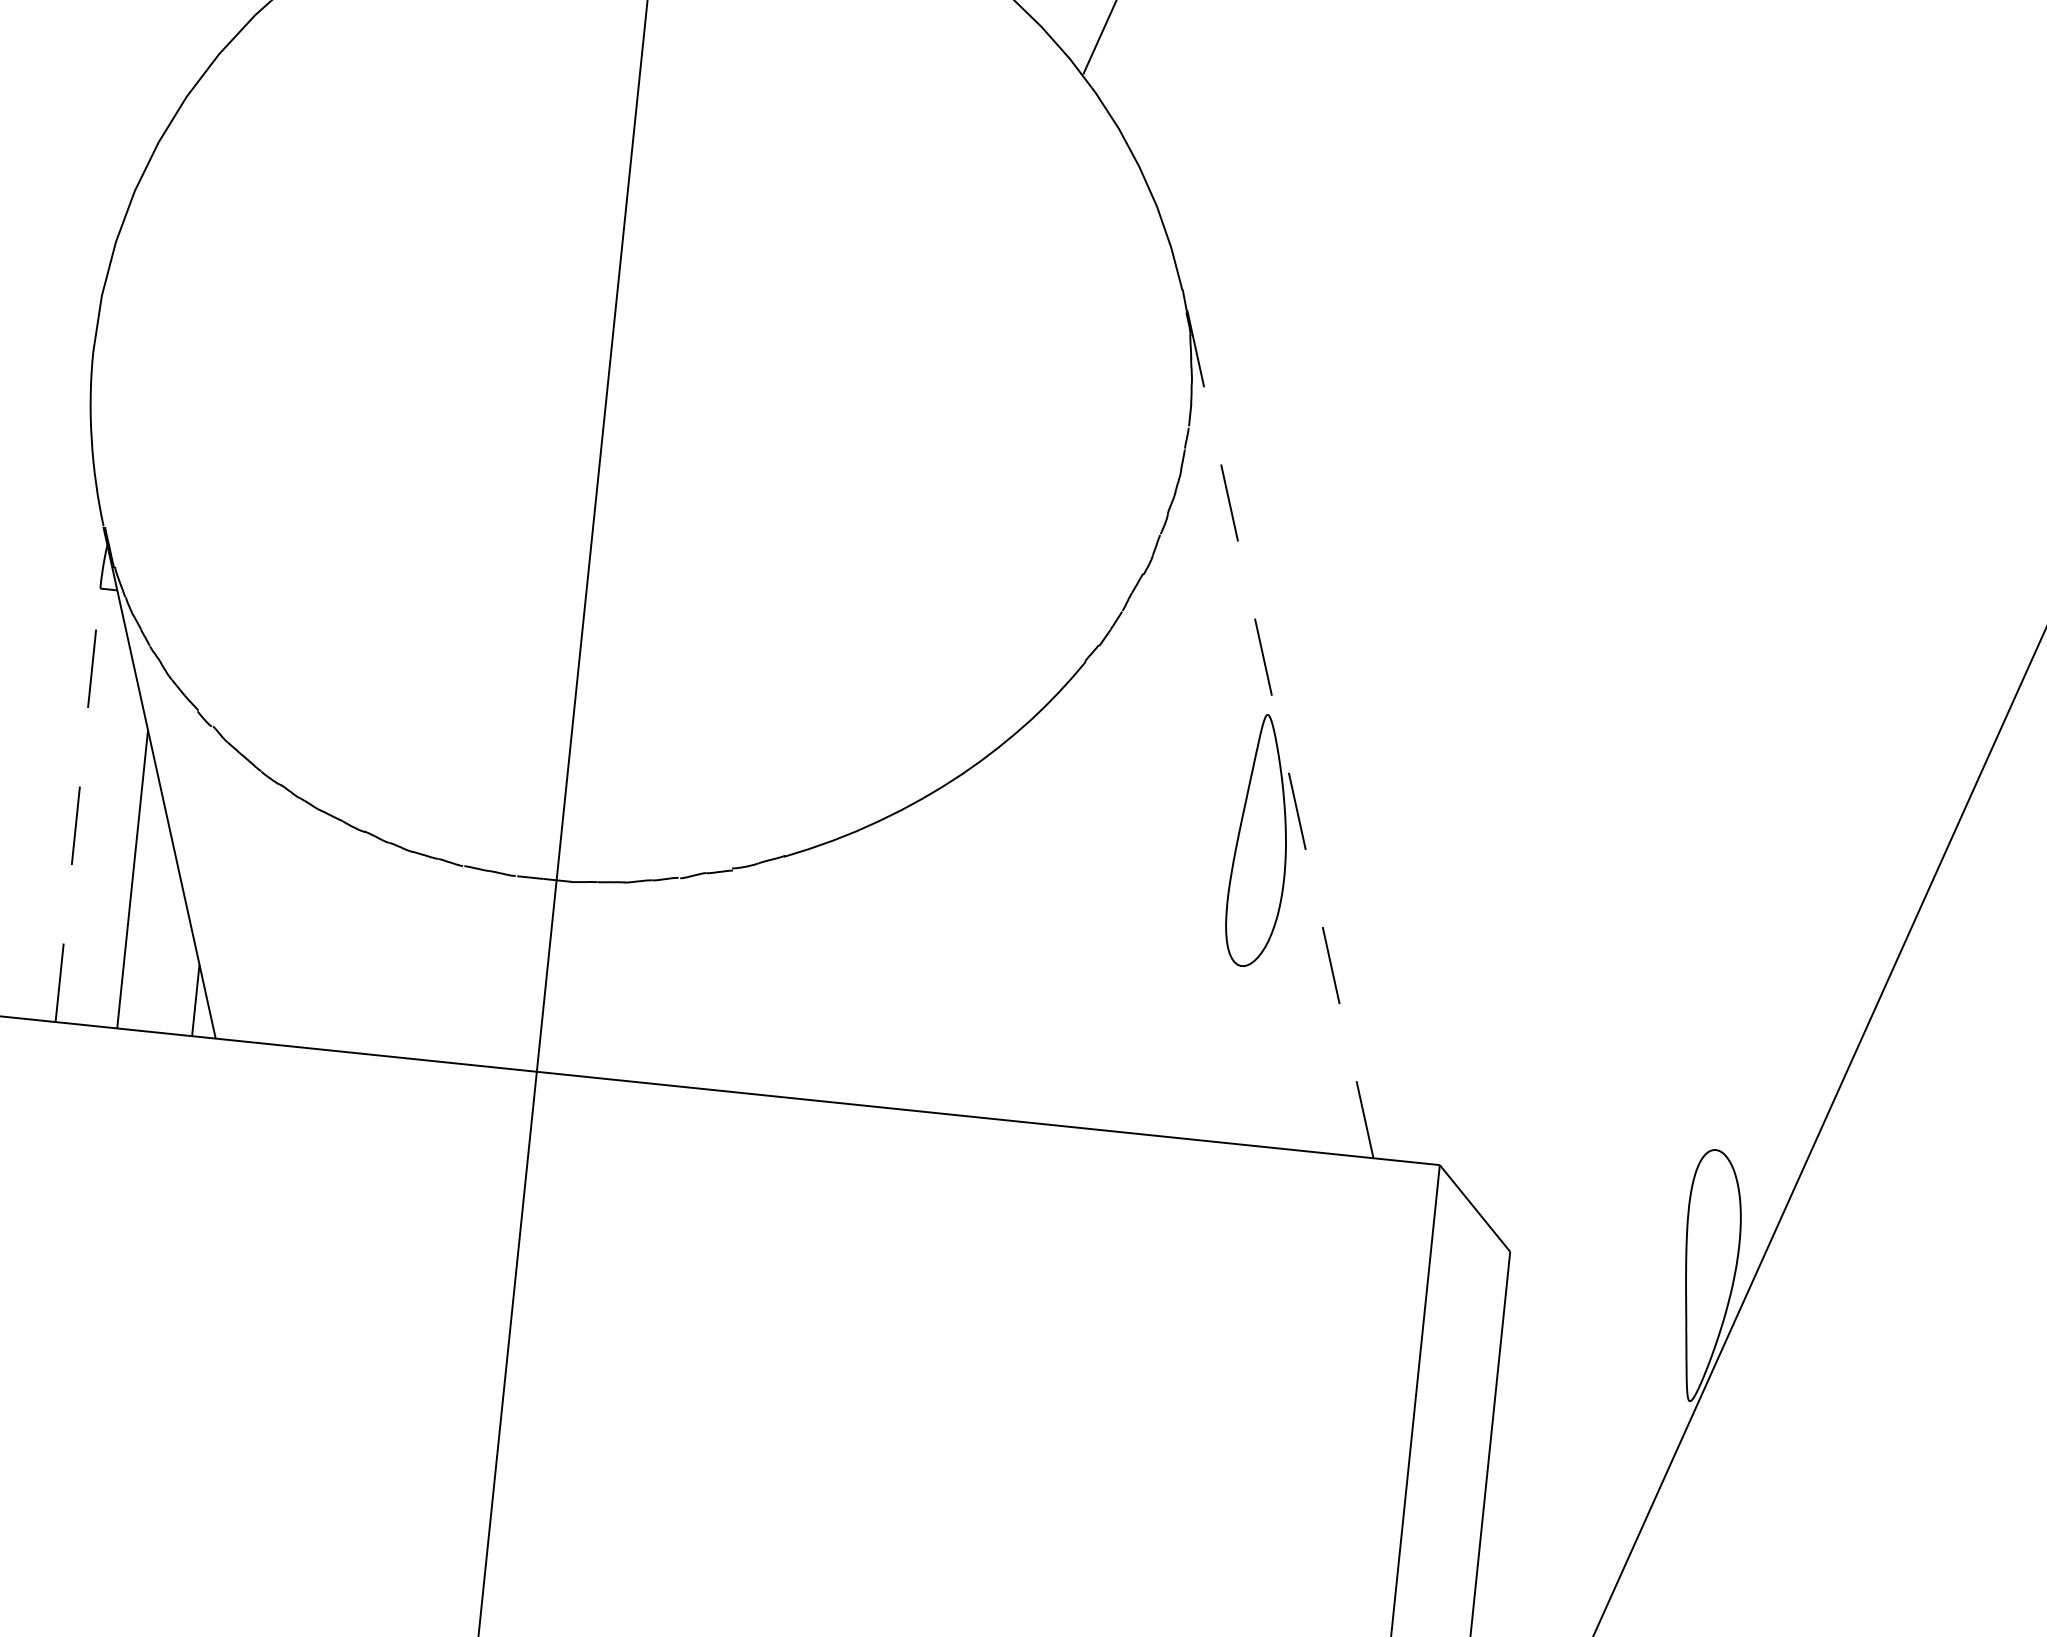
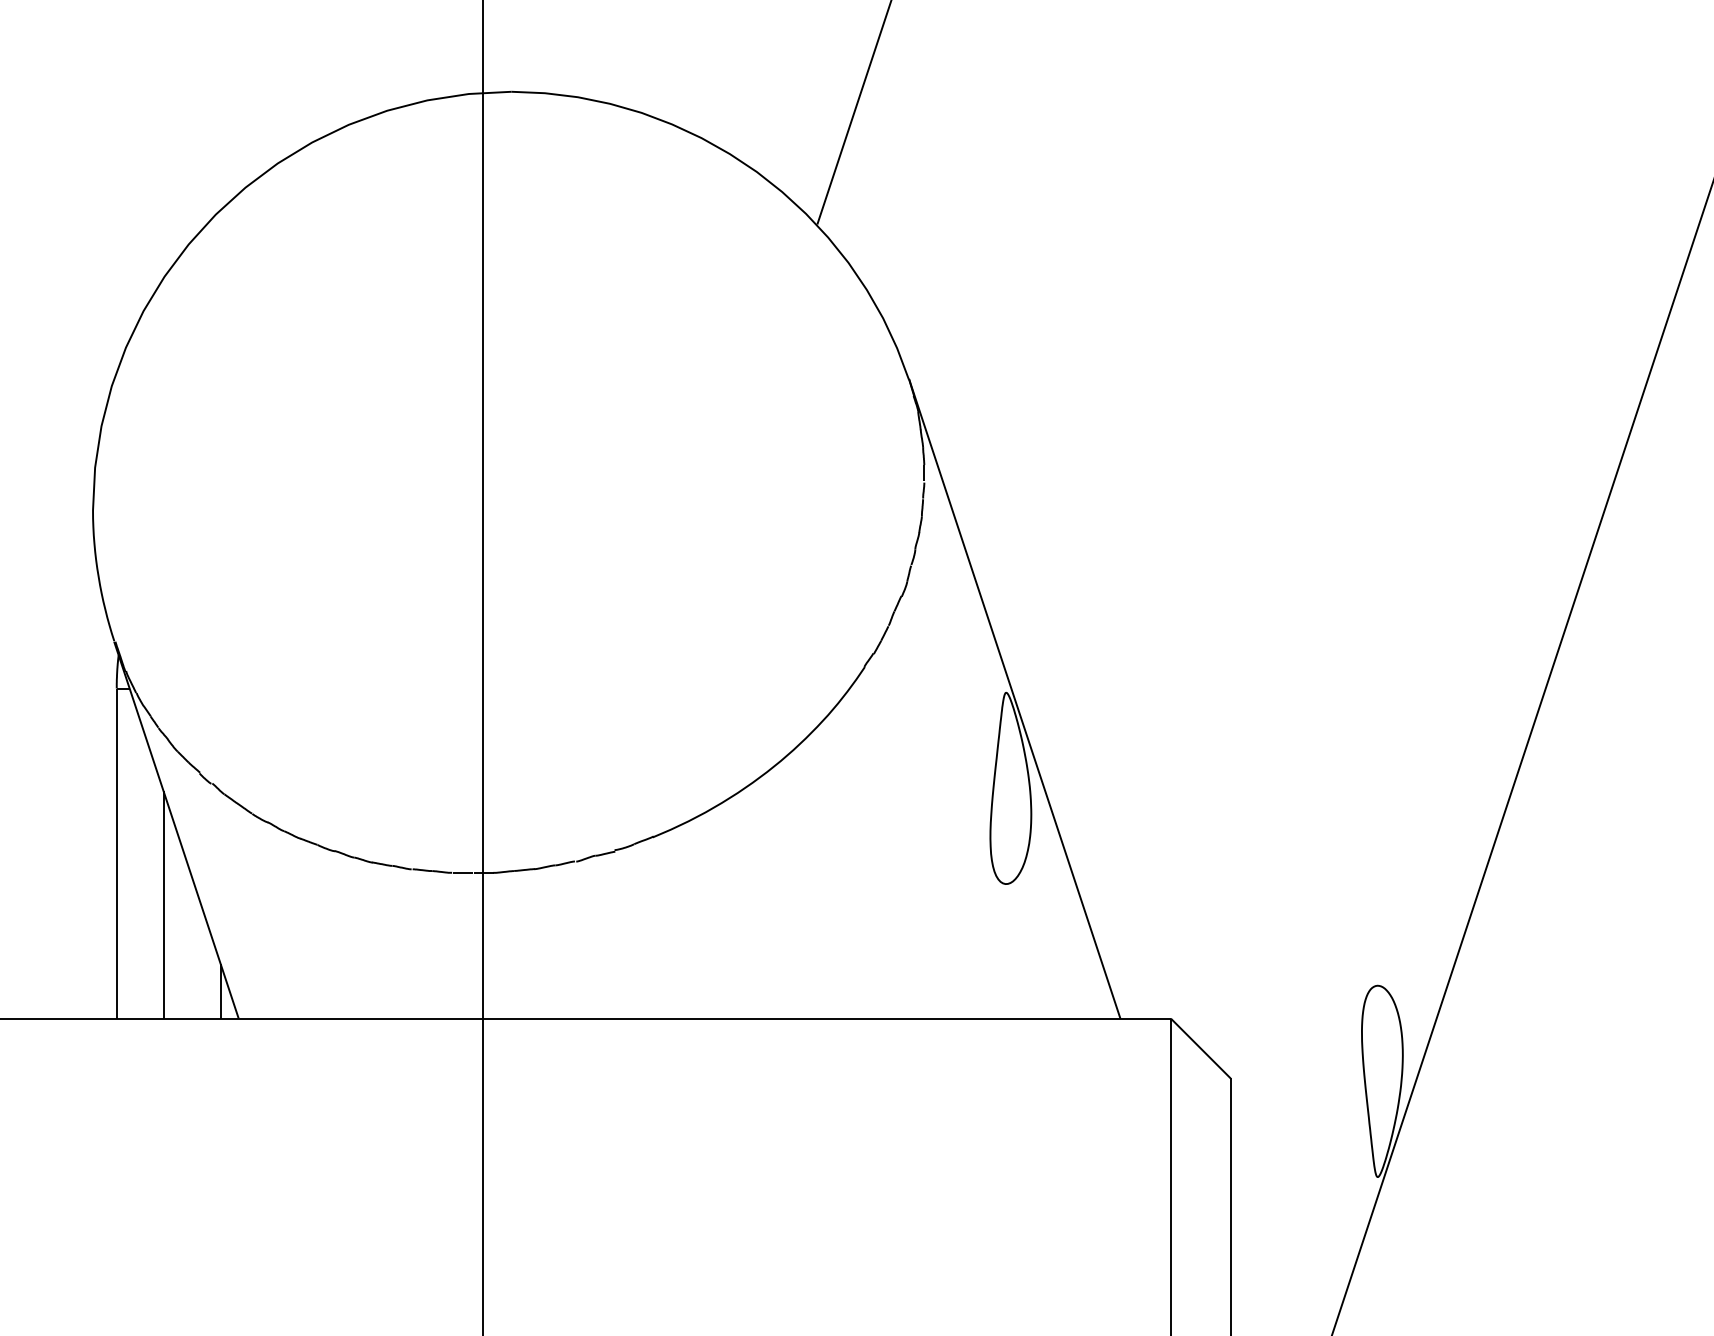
line: (1277, 723) -> (1014, 698), dashed -> solid
line: (77, 805) -> (116, 853), dashed -> solid

